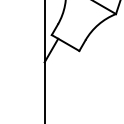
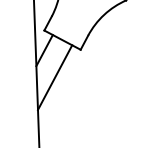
line: (58, 71) -> (54, 77), added

